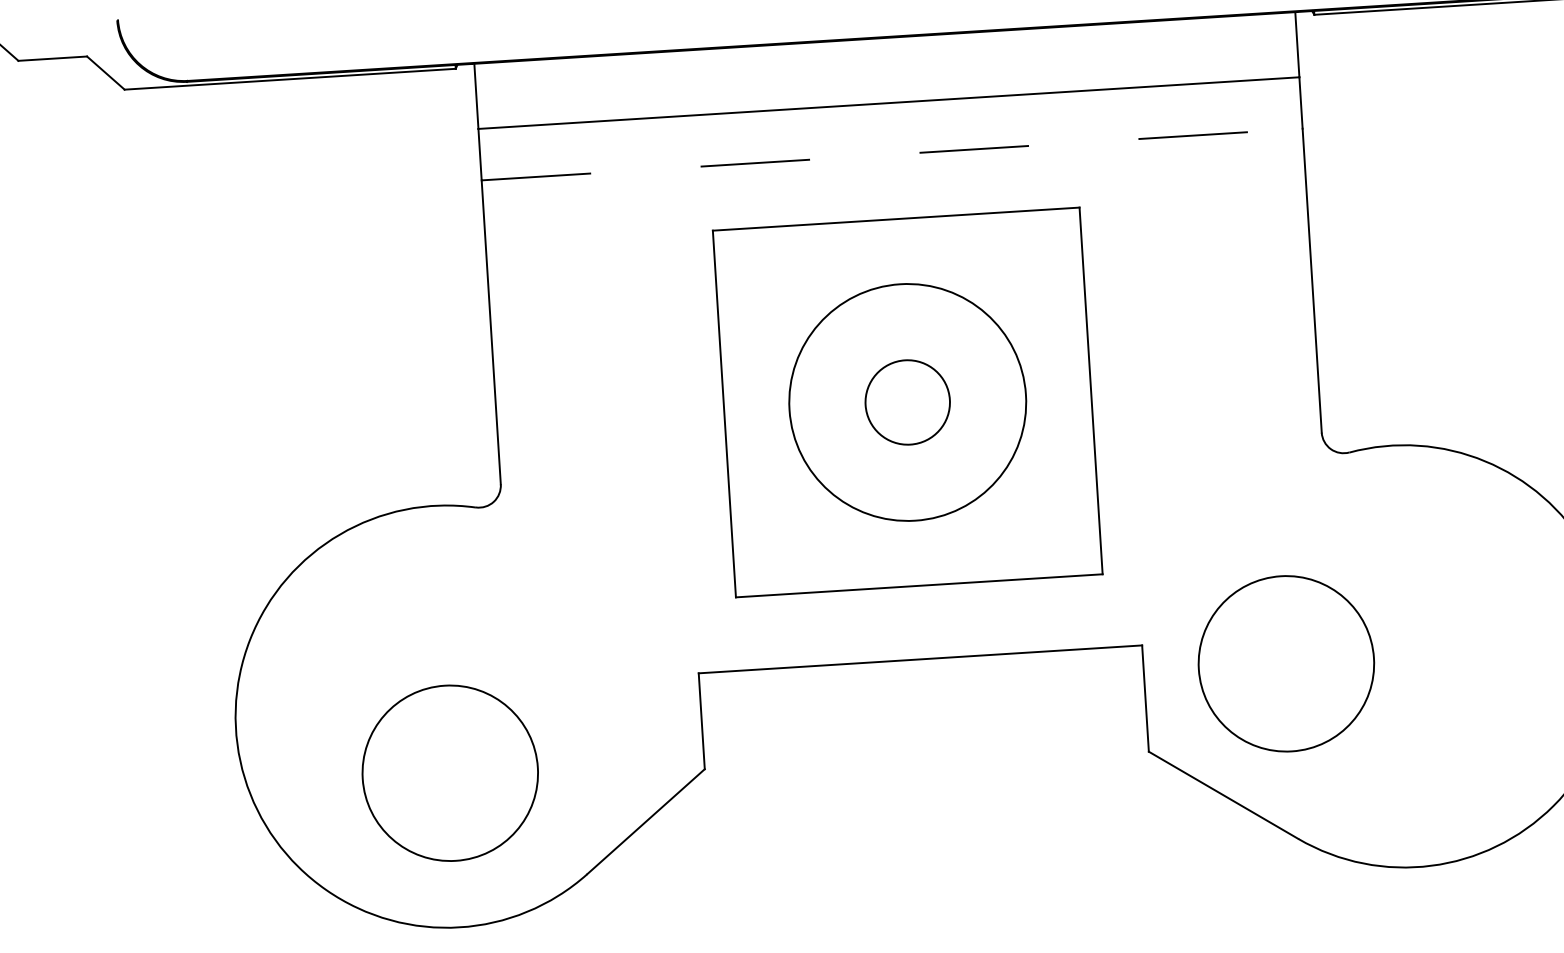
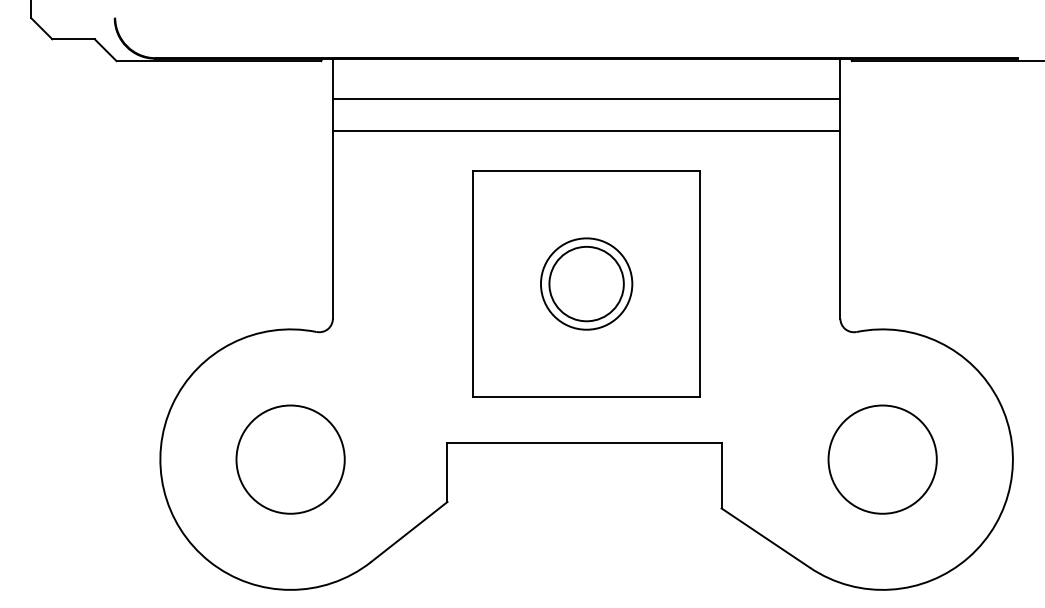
line: (891, 154) -> (586, 130), dashed -> solid
circle: (907, 401) -> (586, 283), size x0.62
circle: (907, 401) -> (586, 283), size x1.43
circle: (1286, 663) -> (882, 459), moved
circle: (450, 773) -> (290, 459), moved

